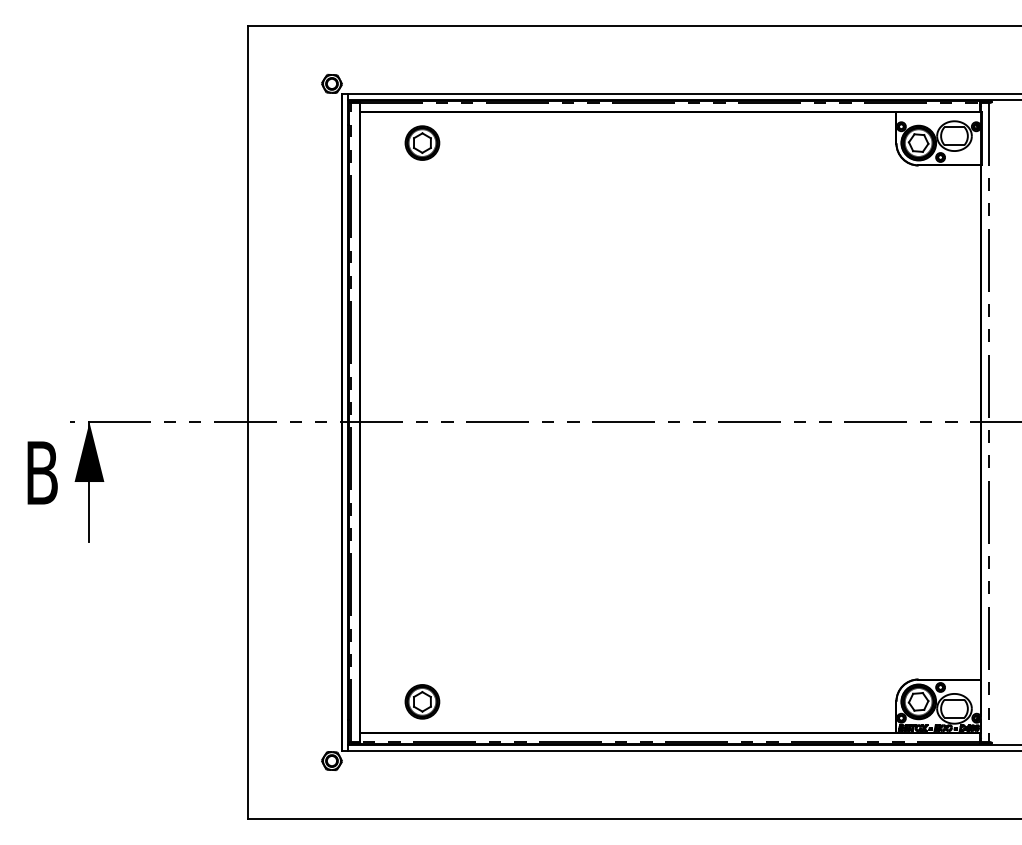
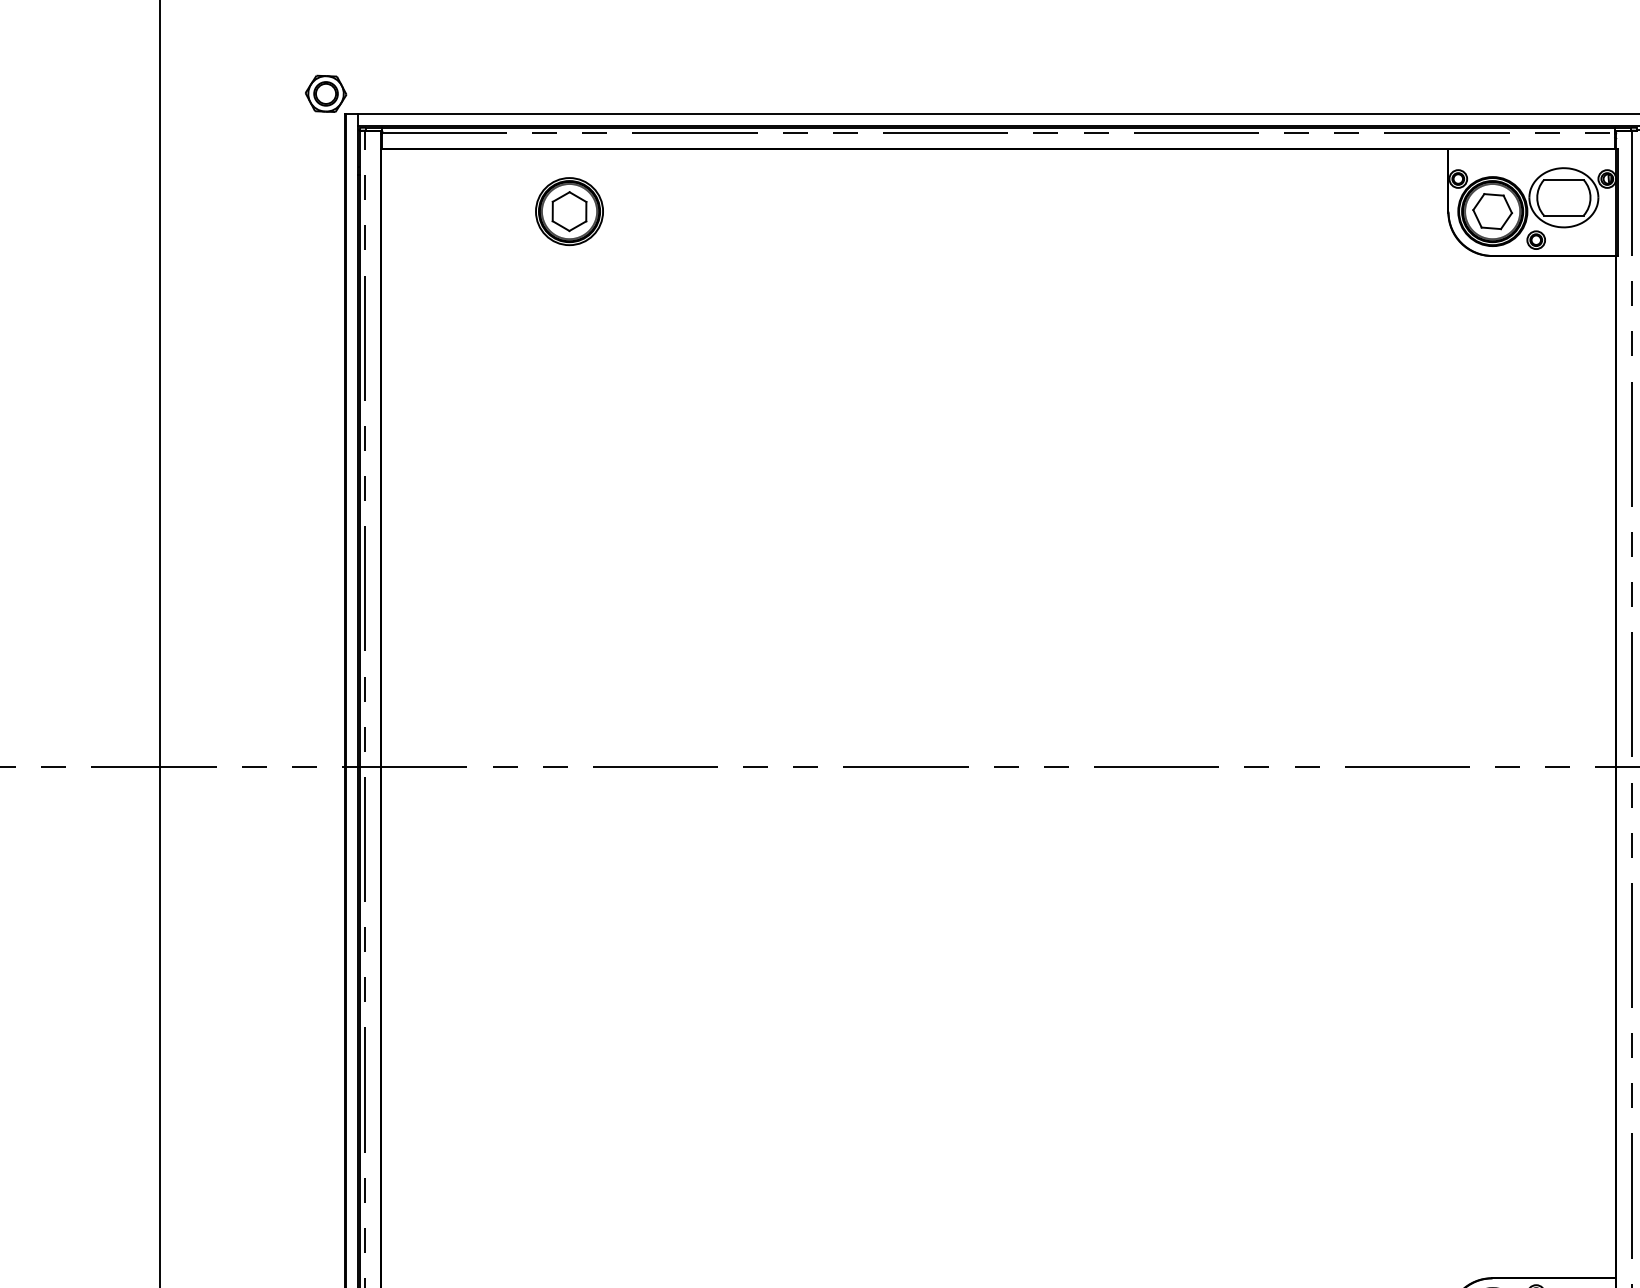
part: (422, 142) -> (569, 210), moved

